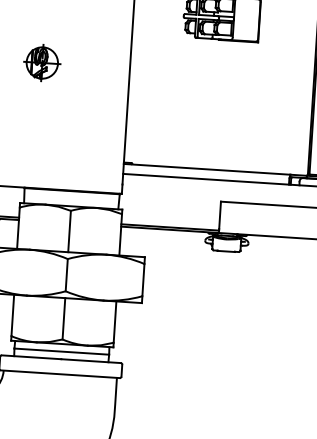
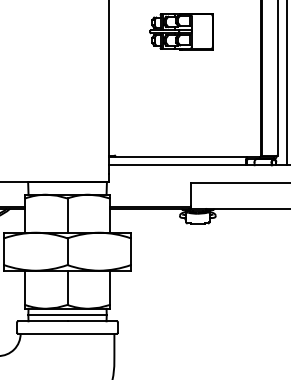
part: (41, 62) -> (35, 77), removed

